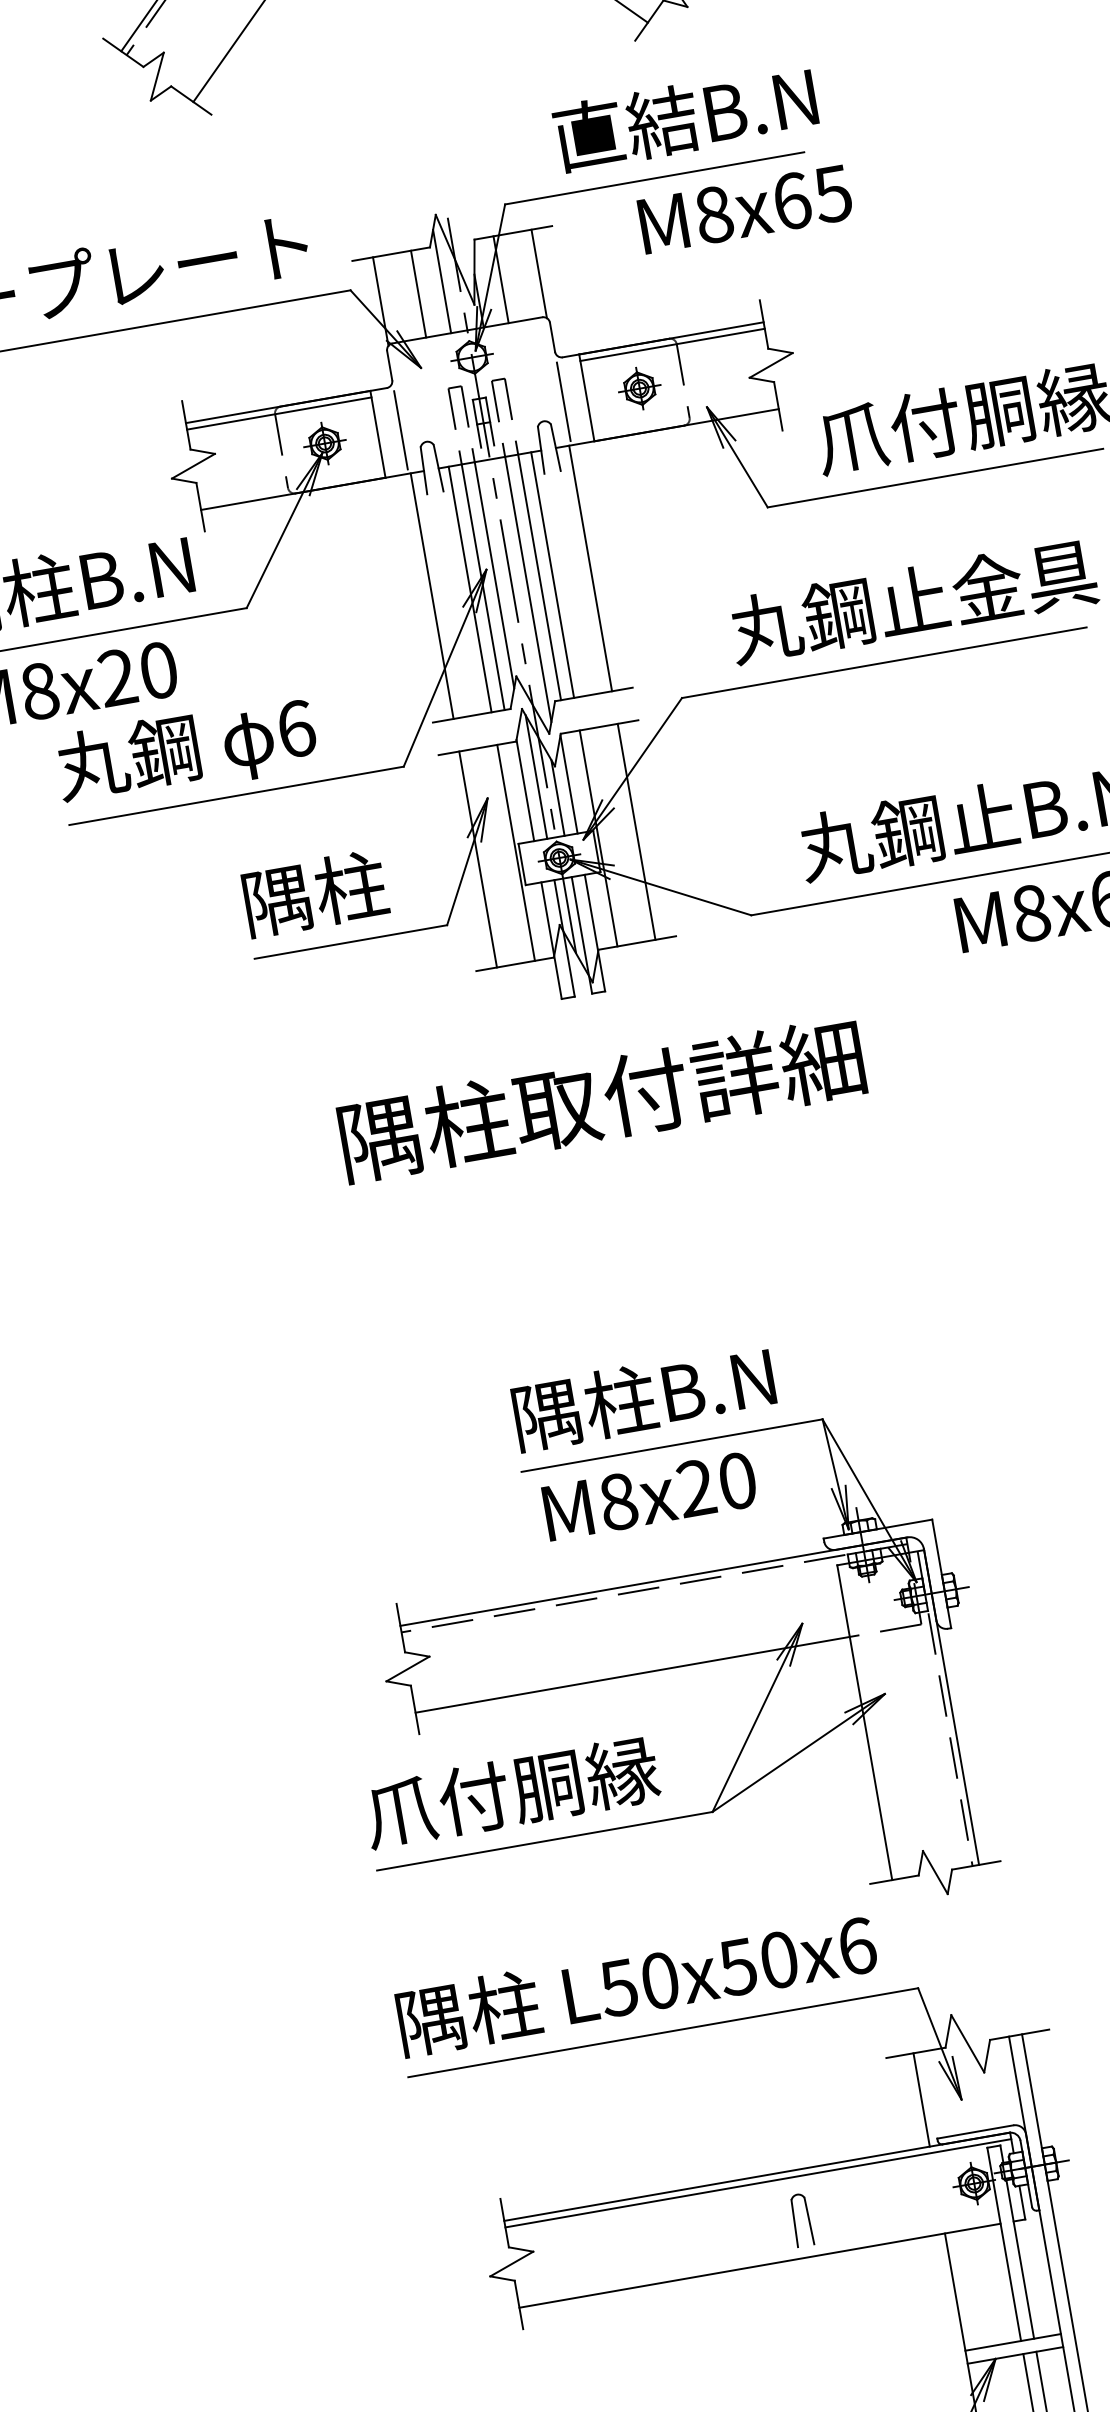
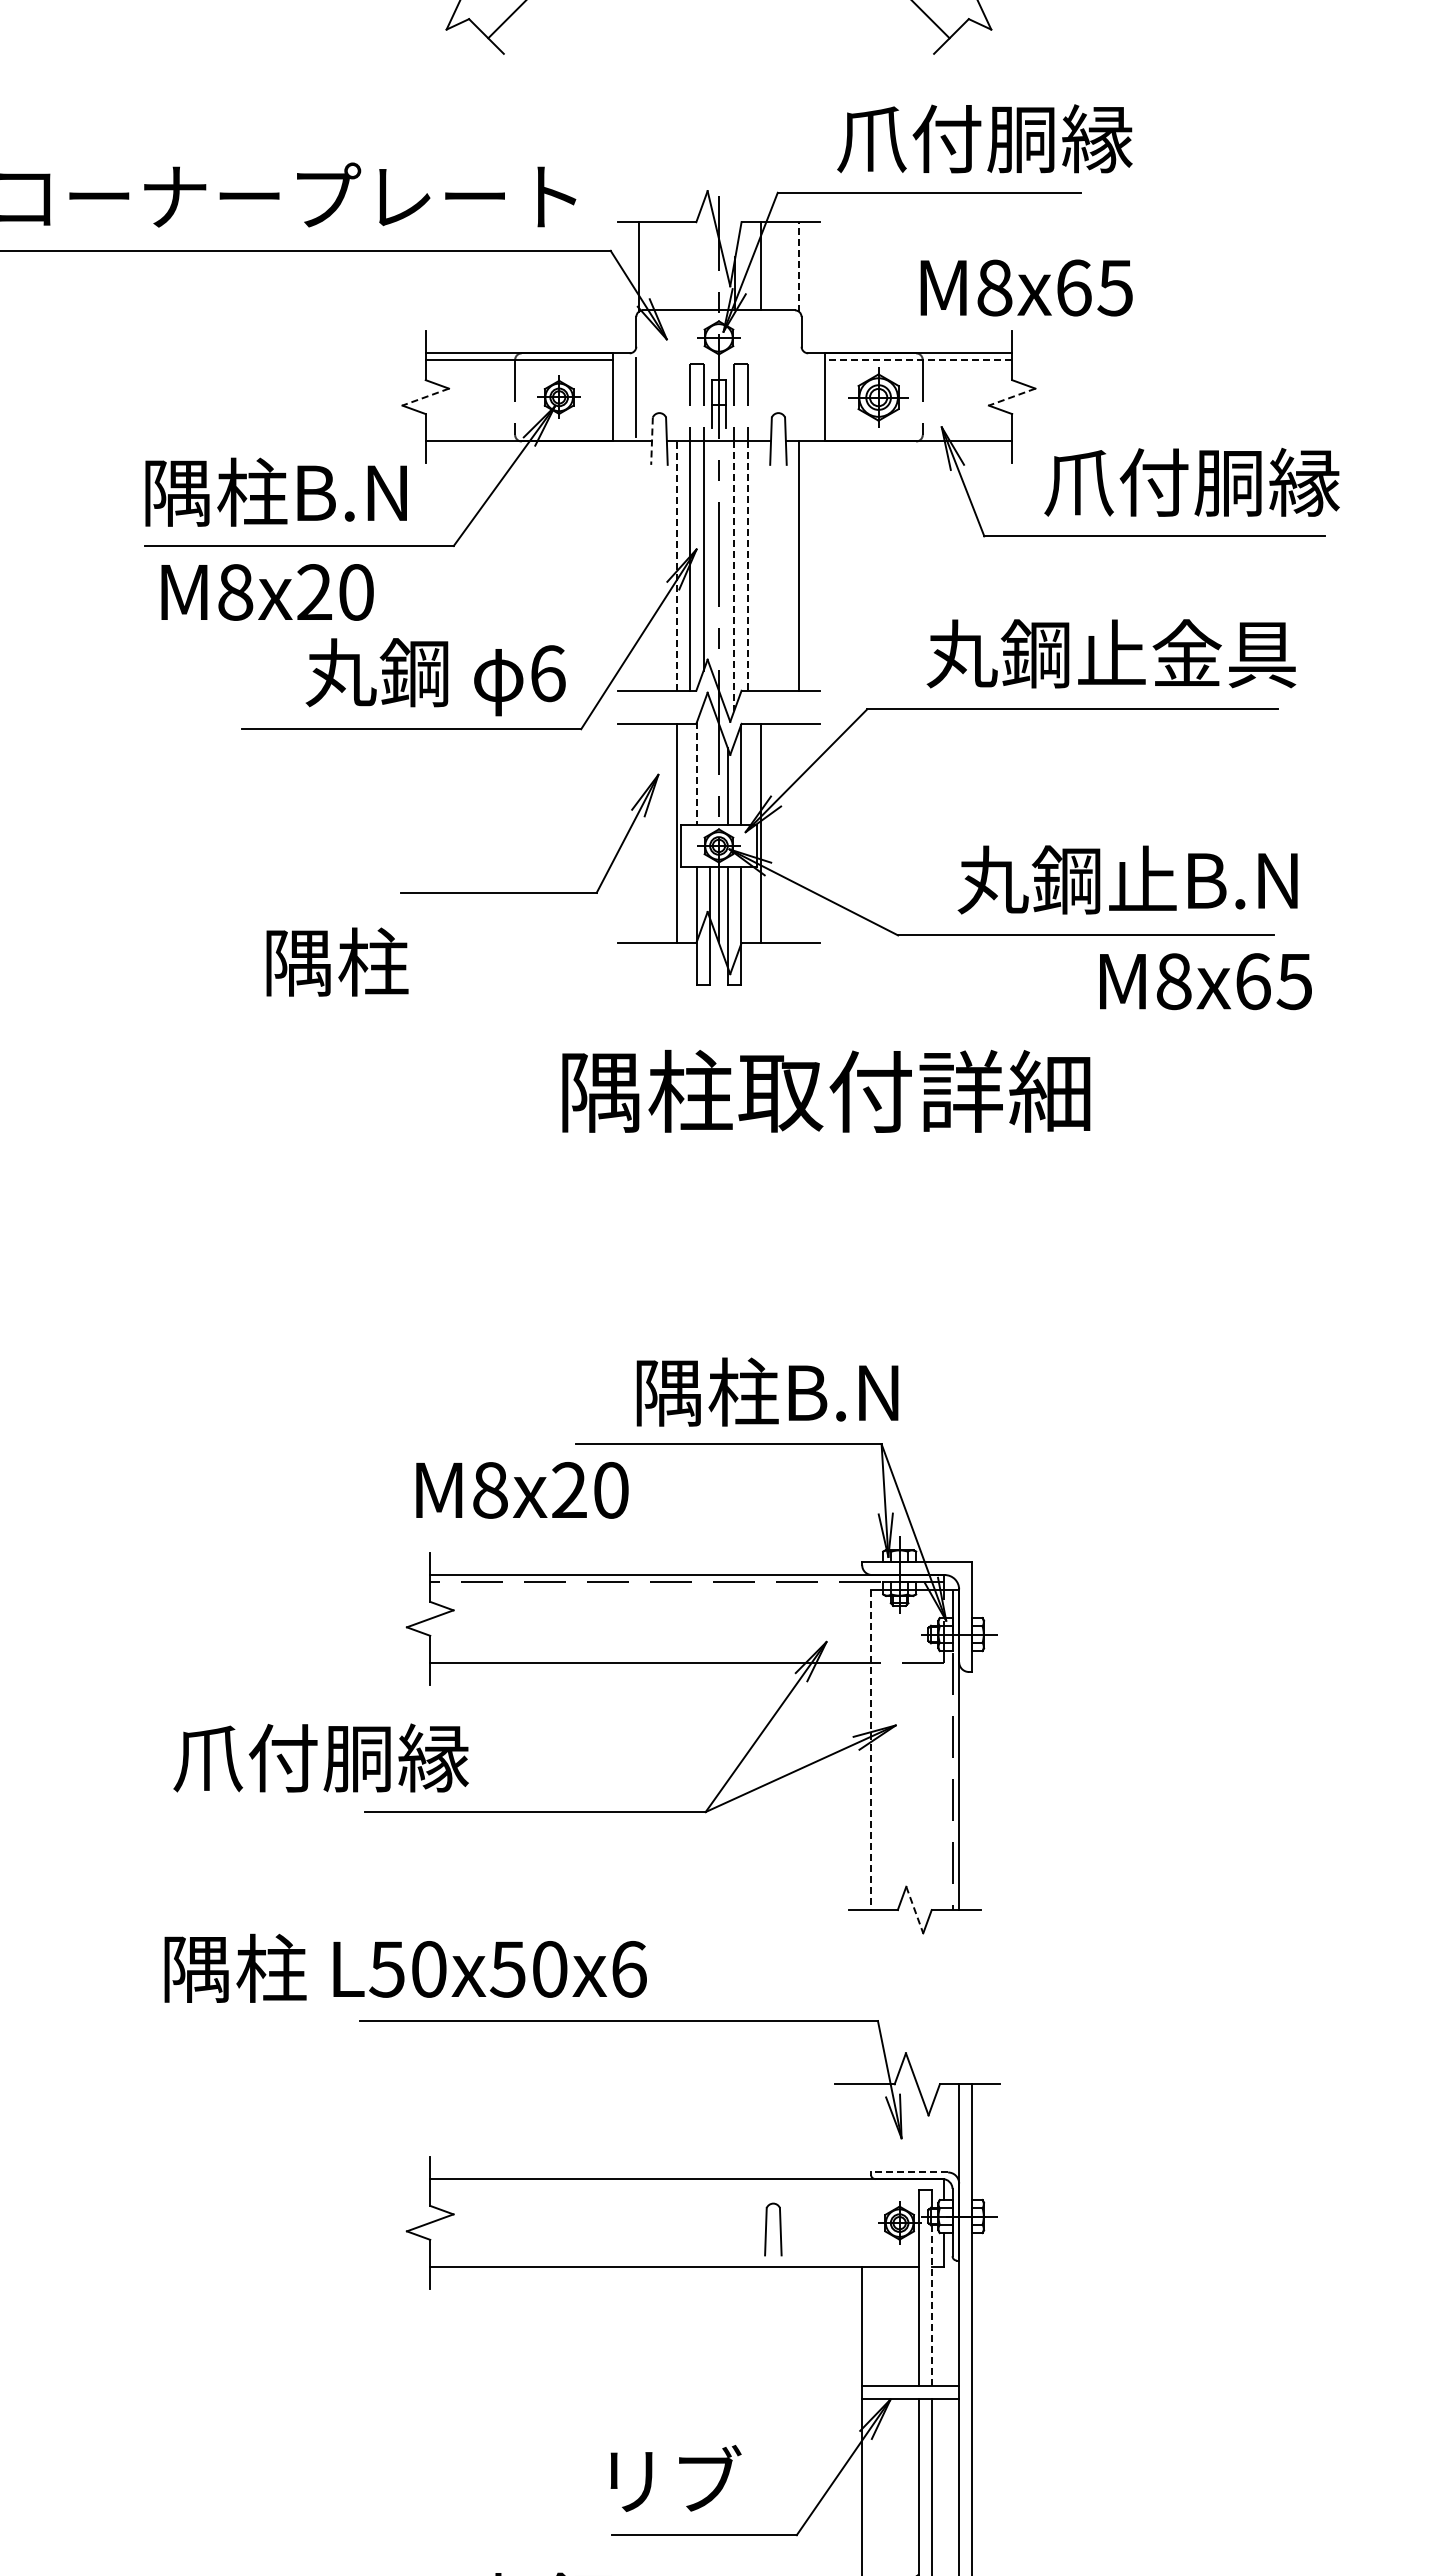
text: (699, 115) -> (984, 138), 直結B.N -> 爪付胴縁
text: (745, 208) -> (1026, 287), moved
line: (539, 274) -> (799, 267), solid -> dashed
line: (442, 281) -> (702, 257), removed
line: (419, 294) -> (677, 266), removed
line: (672, 344) -> (918, 359), solid -> dashed
line: (771, 365) -> (1012, 397), solid -> dashed
part: (639, 387) -> (878, 396), size x1.4
line: (563, 402) -> (801, 397), removed
line: (193, 466) -> (425, 397), solid -> dashed
line: (424, 470) -> (652, 441), solid -> dashed
line: (552, 574) -> (760, 565), removed
line: (539, 577) -> (747, 566), solid -> dashed
line: (470, 589) -> (677, 566), solid -> dashed
line: (528, 589) -> (734, 576), solid -> dashed
line: (432, 595) -> (638, 565), removed
text: (186, 752) -> (435, 677), moved
line: (536, 777) -> (710, 762), removed
line: (525, 791) -> (696, 774), solid -> dashed
line: (636, 831) -> (799, 833), removed
line: (478, 859) -> (638, 833), removed
text: (315, 893) -> (337, 961), moved
text: (602, 1098) -> (826, 1090), moved
text: (643, 1397) -> (767, 1391), moved
text: (650, 1496) -> (522, 1490), moved
line: (865, 1722) -> (871, 1750), solid -> dashed
text: (510, 1791) -> (320, 1757), moved
line: (935, 1873) -> (914, 1910), solid -> dashed
text: (636, 1983) -> (405, 1967), moved
line: (921, 2099) -> (862, 2131), removed
line: (975, 2132) -> (909, 2172), solid -> dashed
line: (757, 2183) -> (686, 2185), removed
part: (801, 2220) -> (773, 2229), moved
line: (1019, 2260) -> (931, 2306), solid -> dashed

